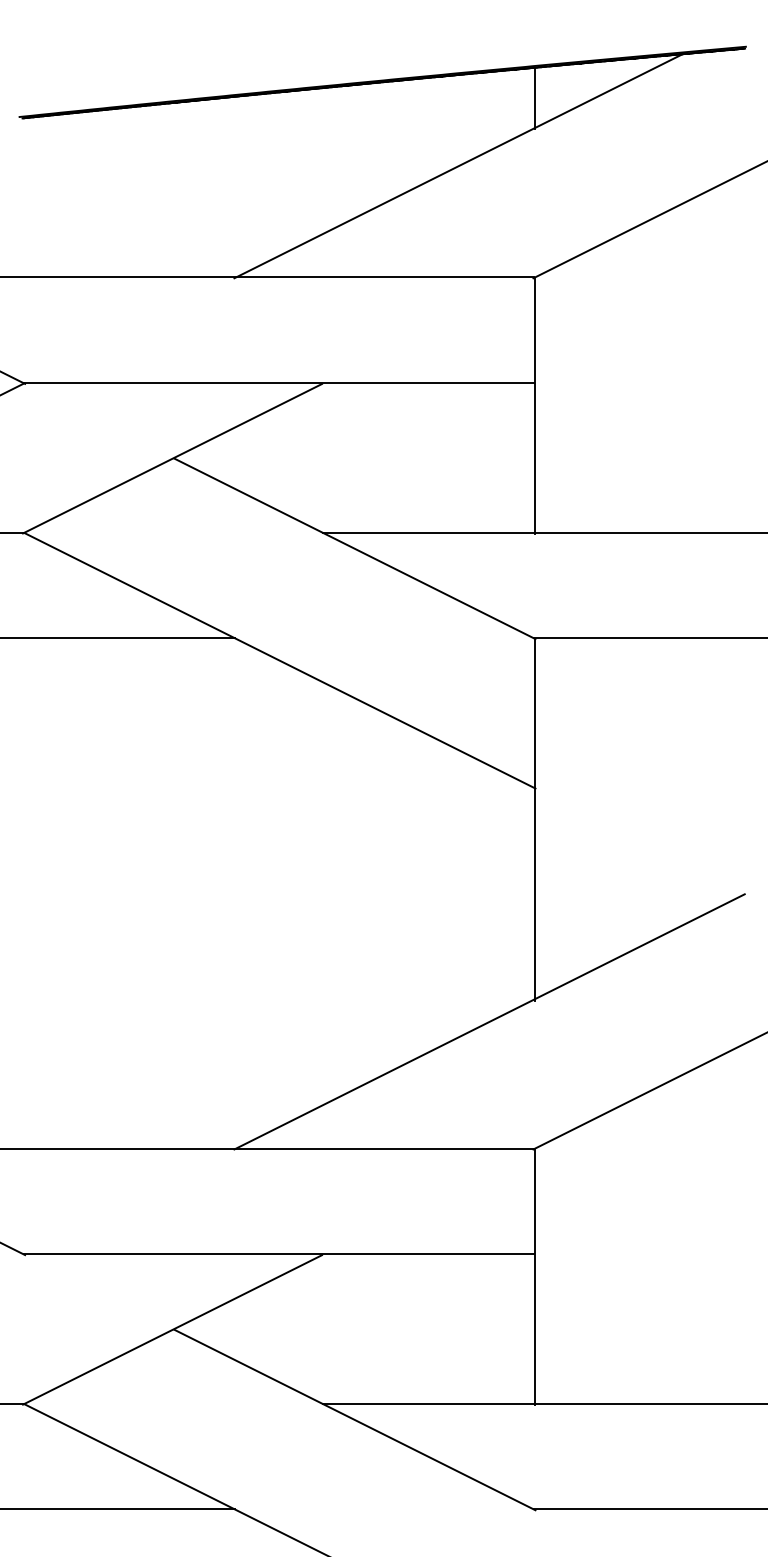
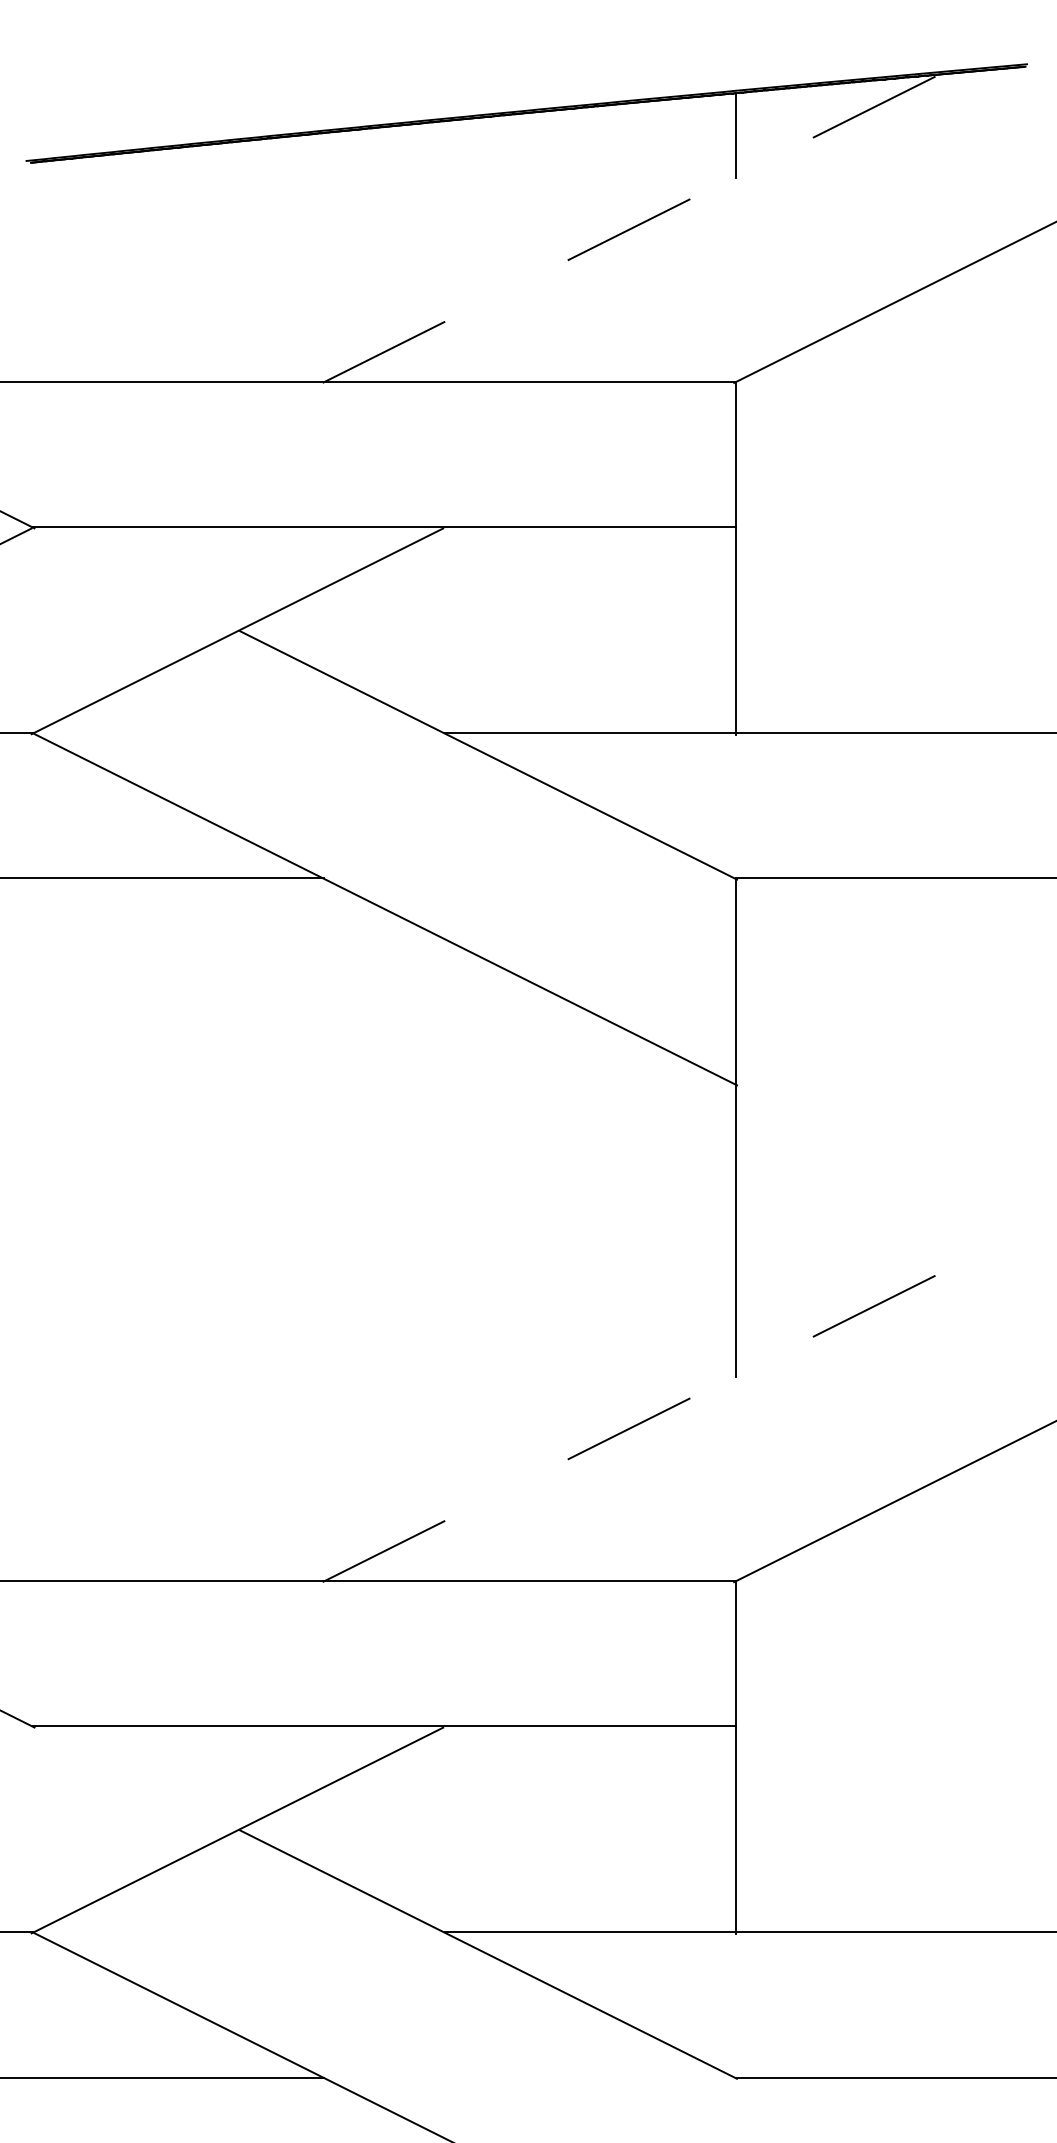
line: (458, 166) -> (631, 229), solid -> dashed
line: (490, 1021) -> (675, 1405), solid -> dashed

